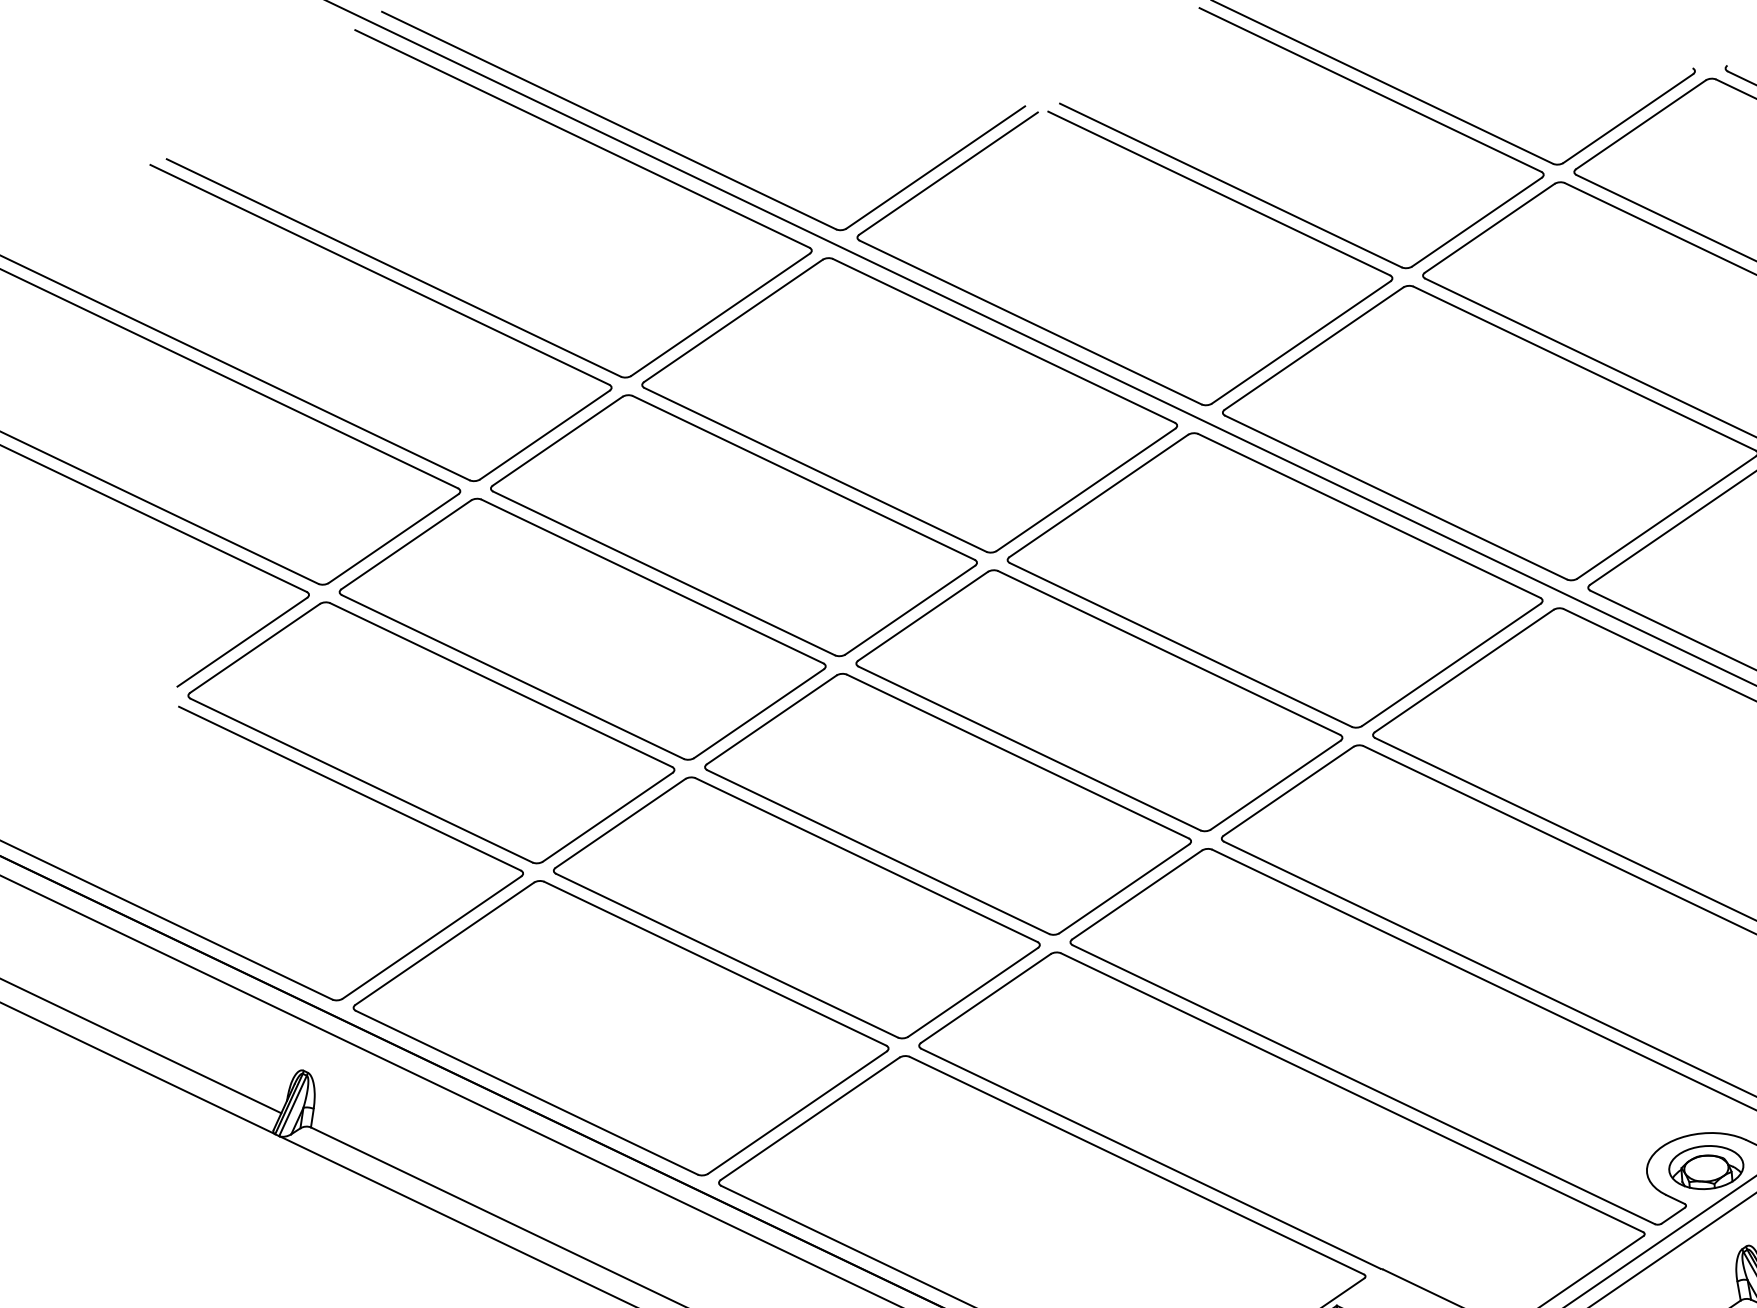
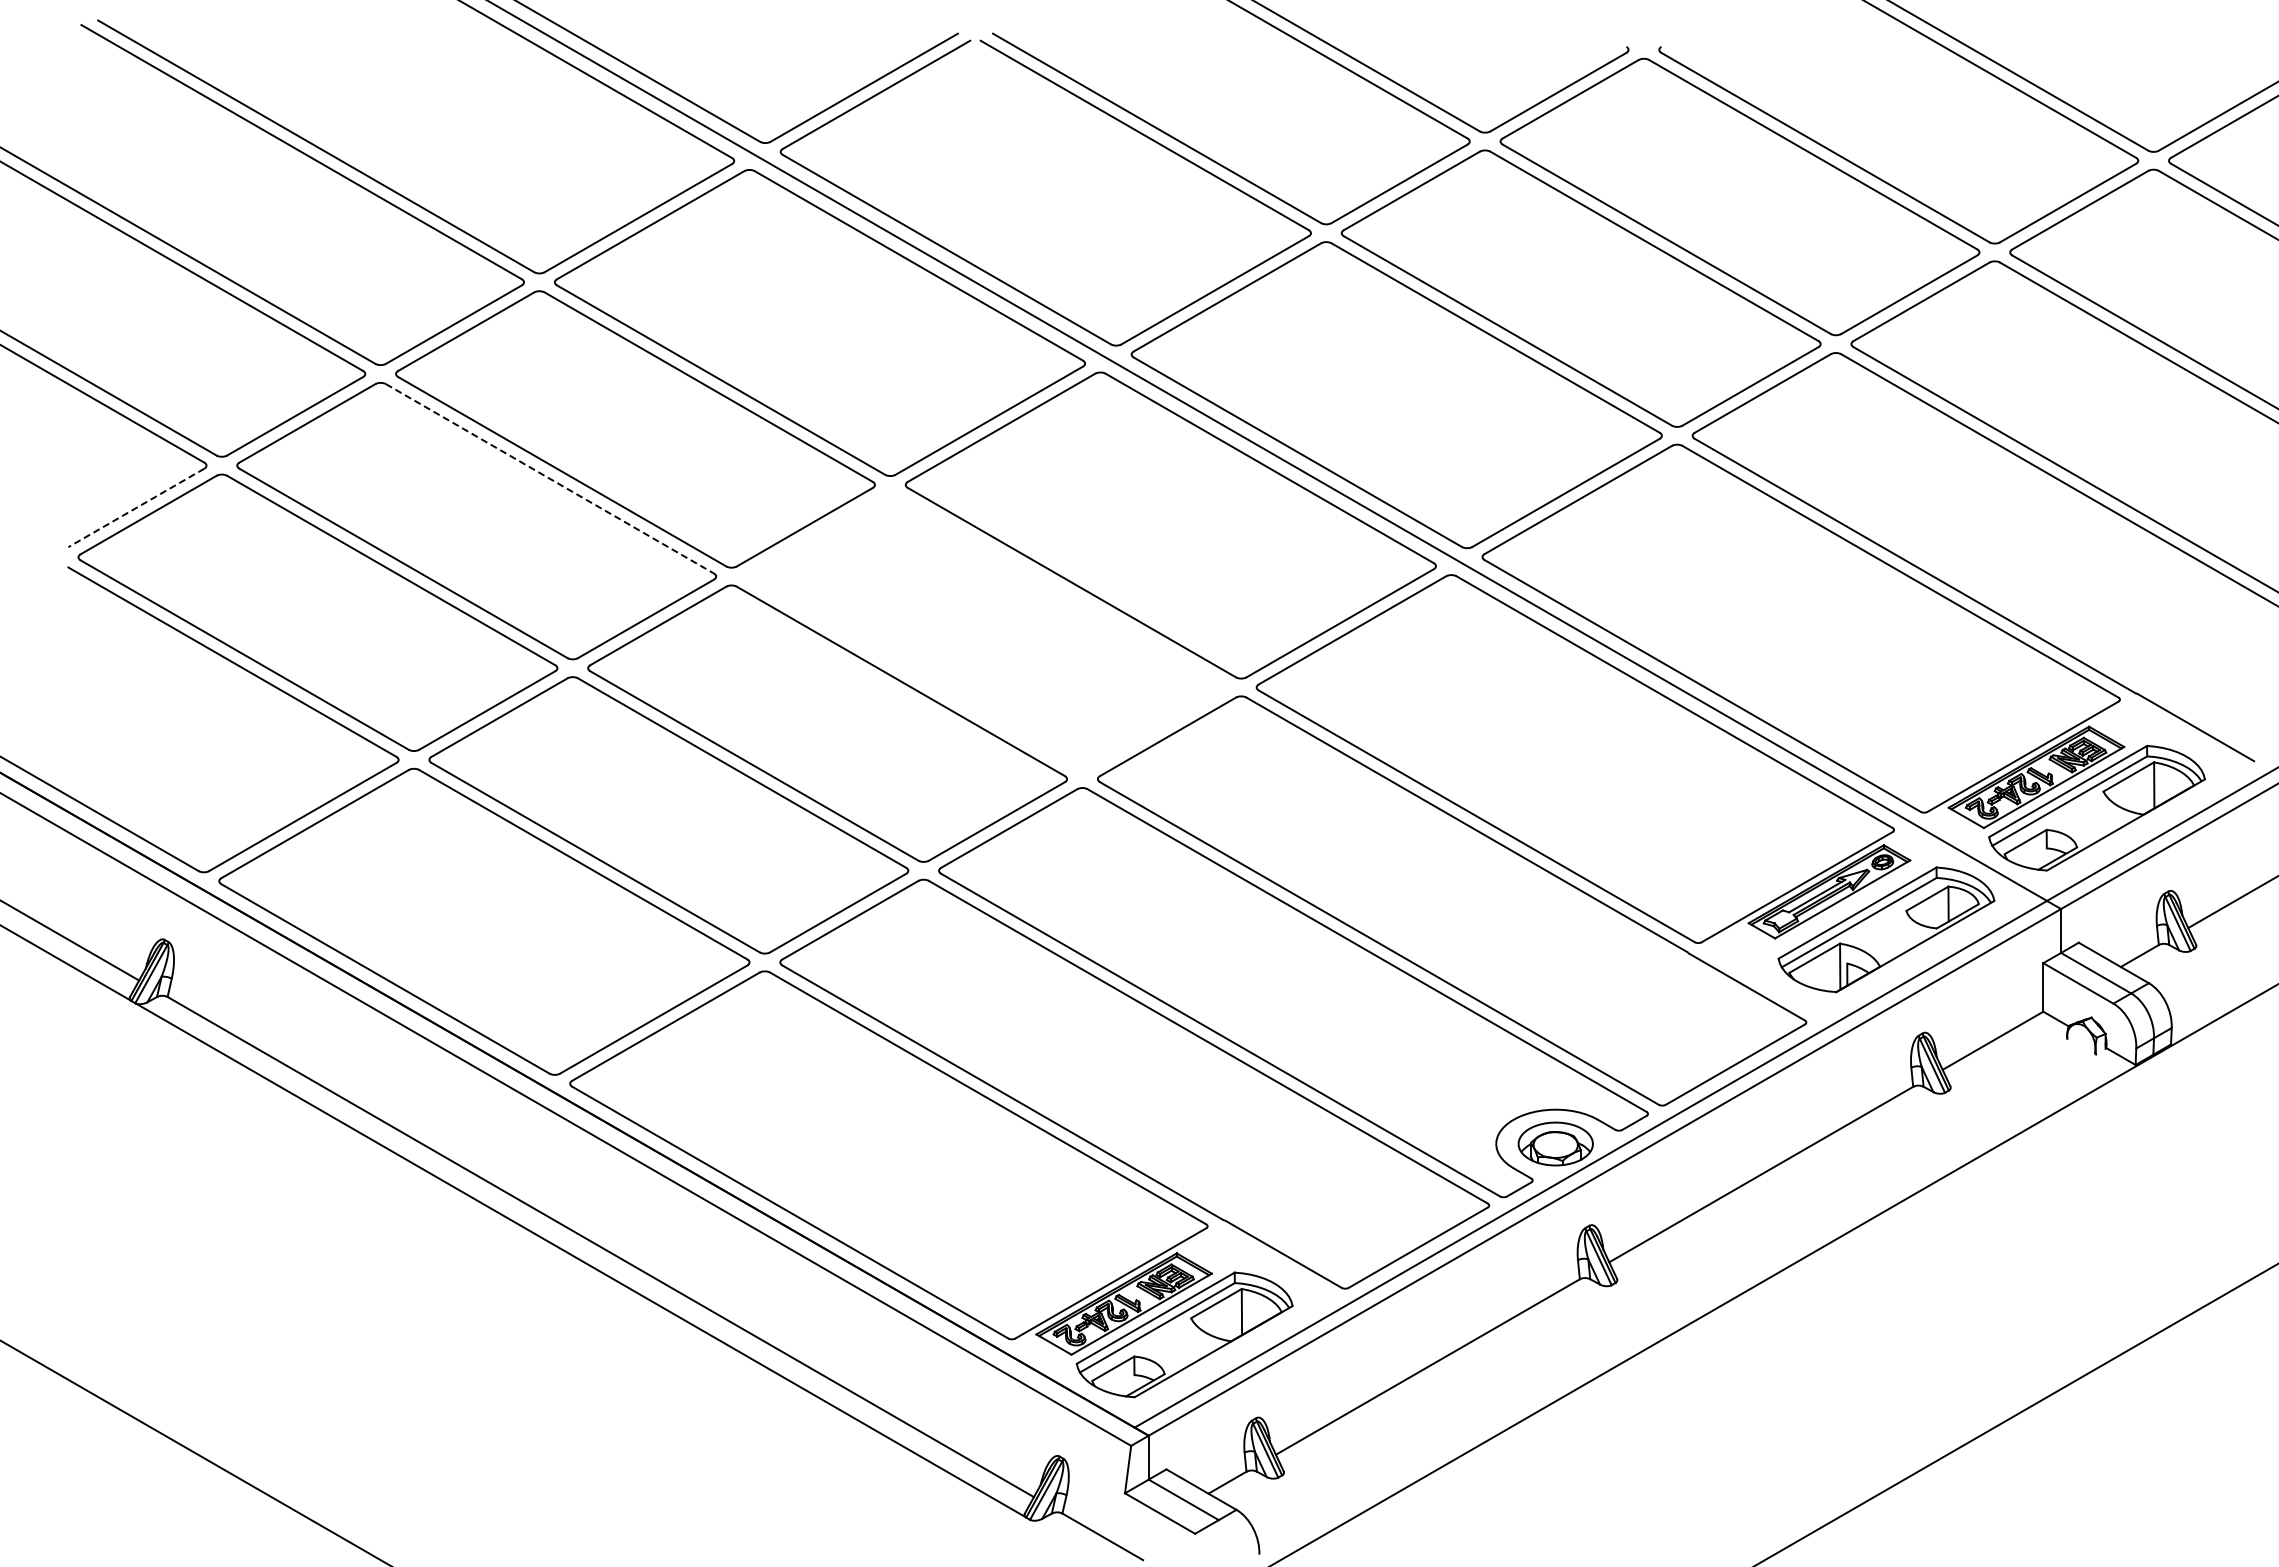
line: (653, 582) -> (550, 479), solid -> dashed
line: (242, 641) -> (136, 507), solid -> dashed
part: (1099, 700) -> (986, 631), removed

